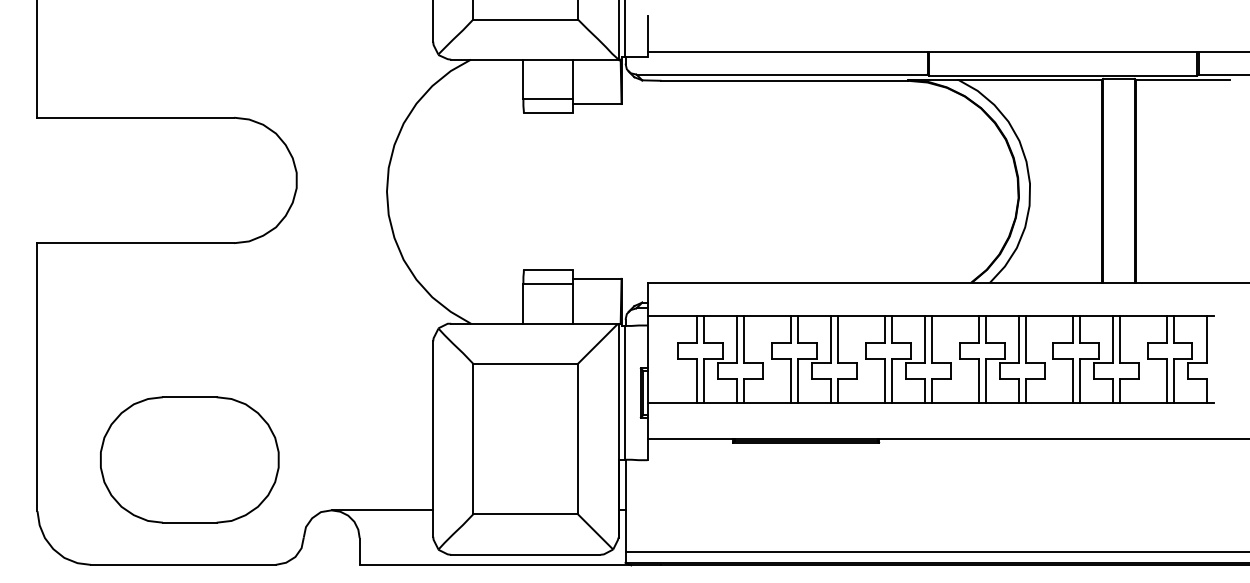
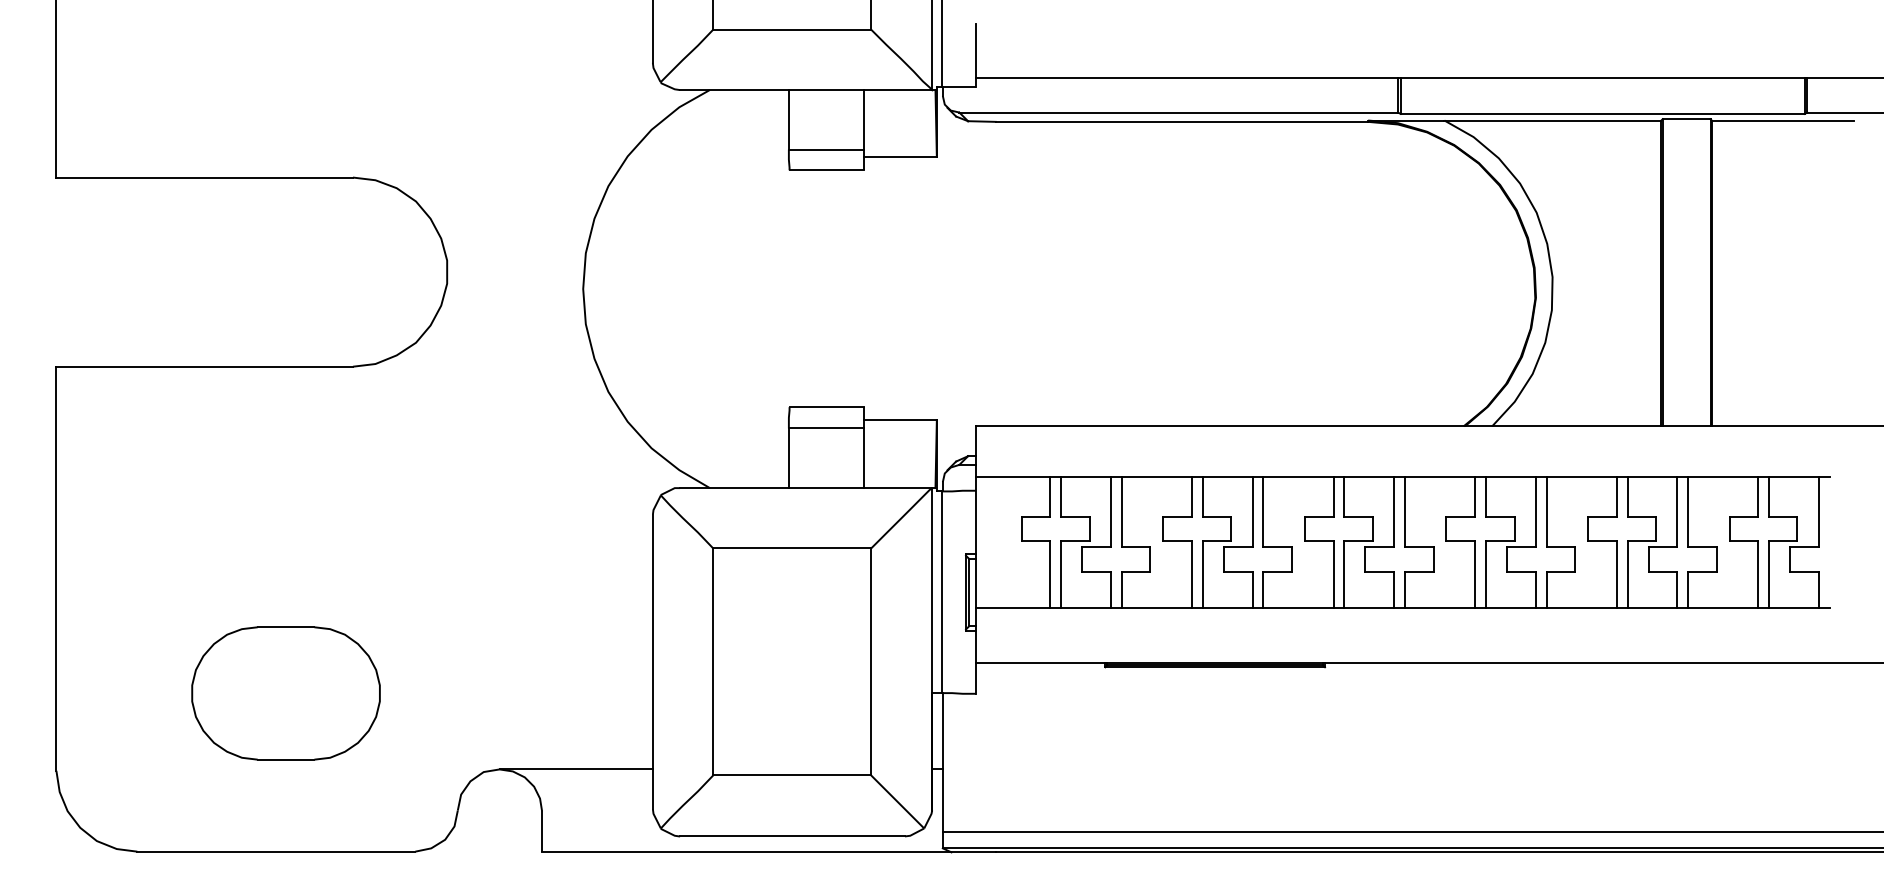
part: (189, 459) -> (285, 692), size x0.7

